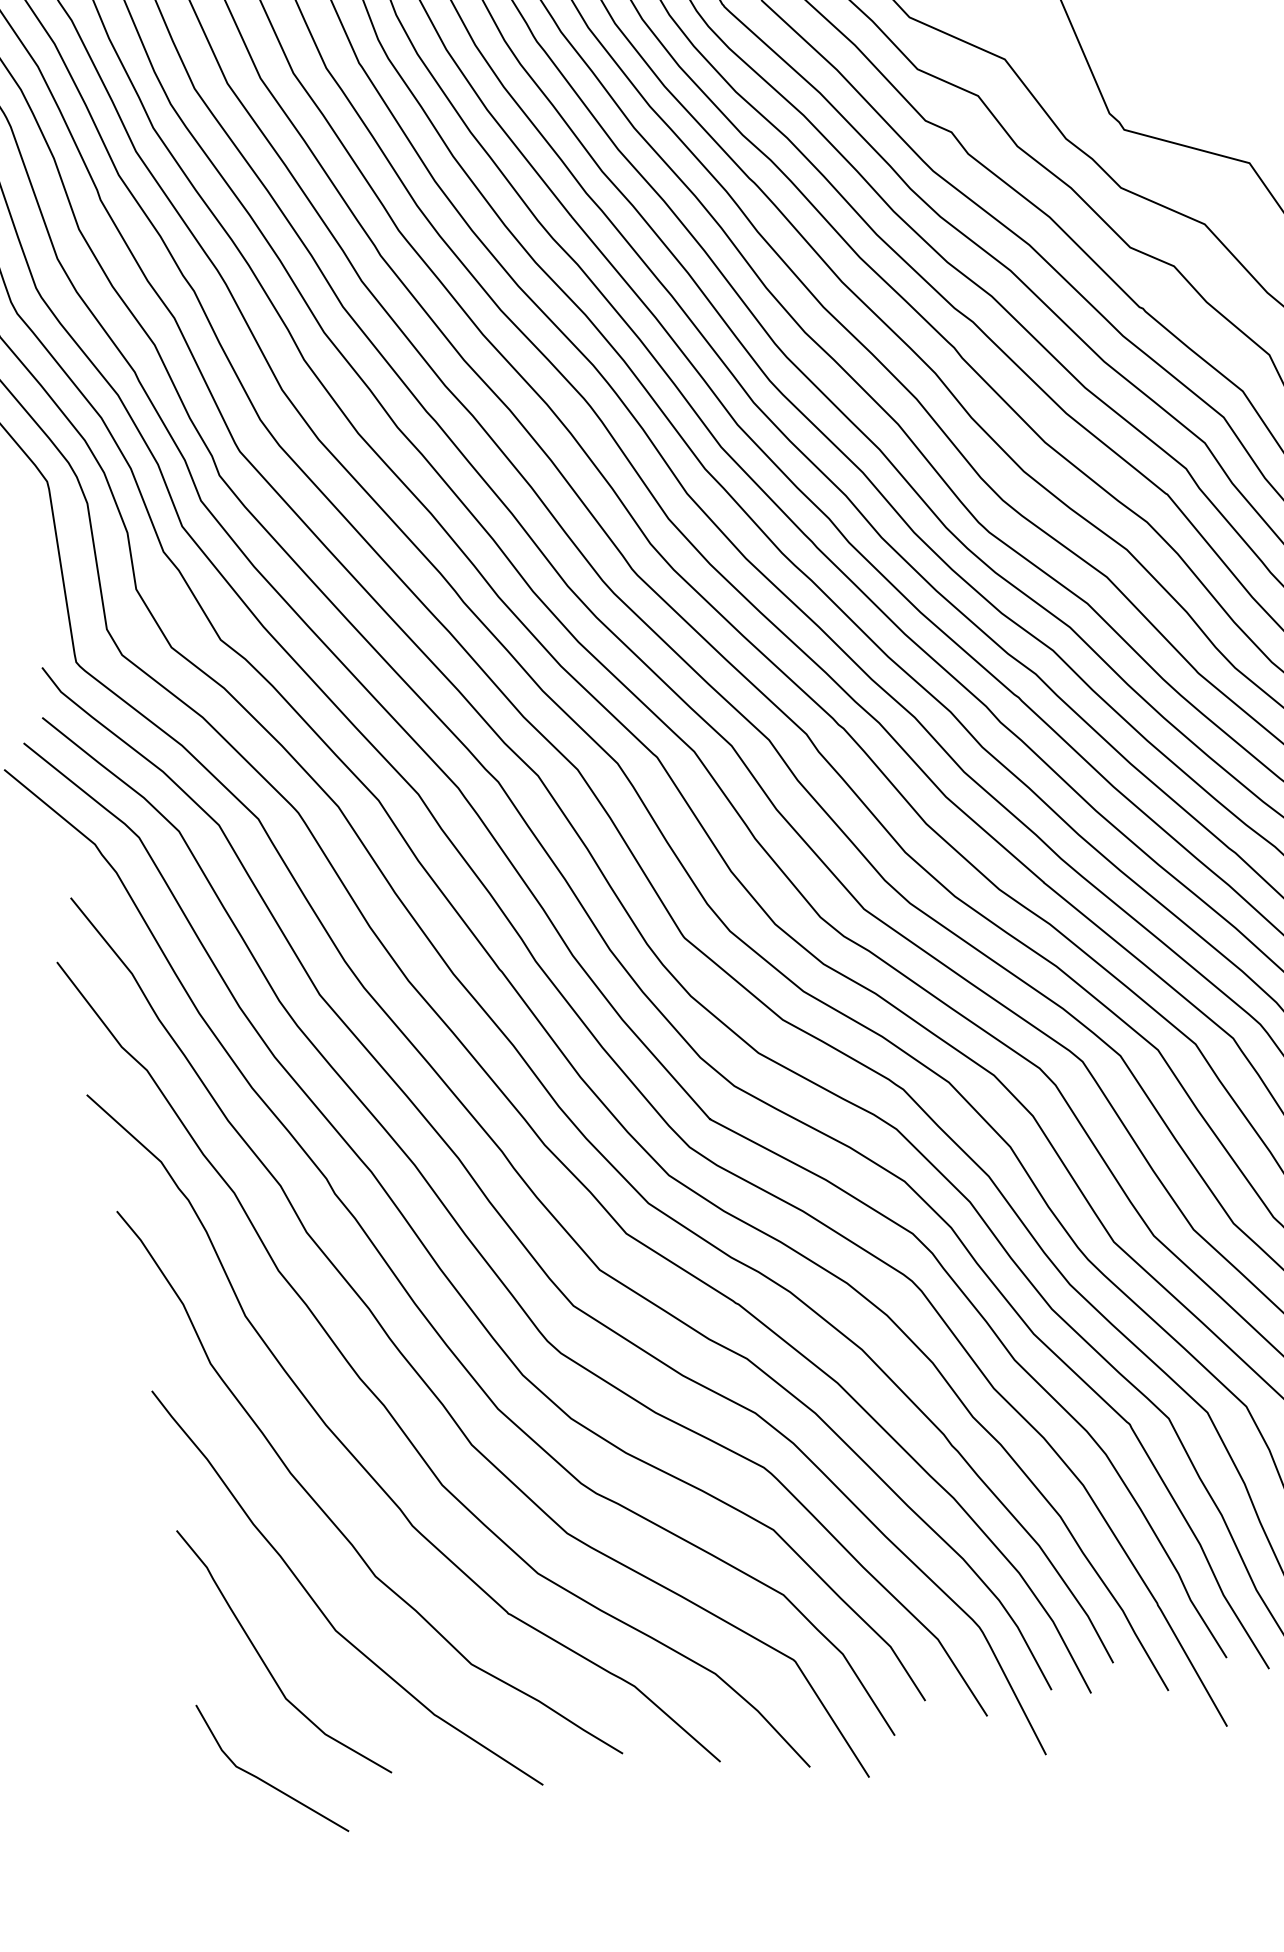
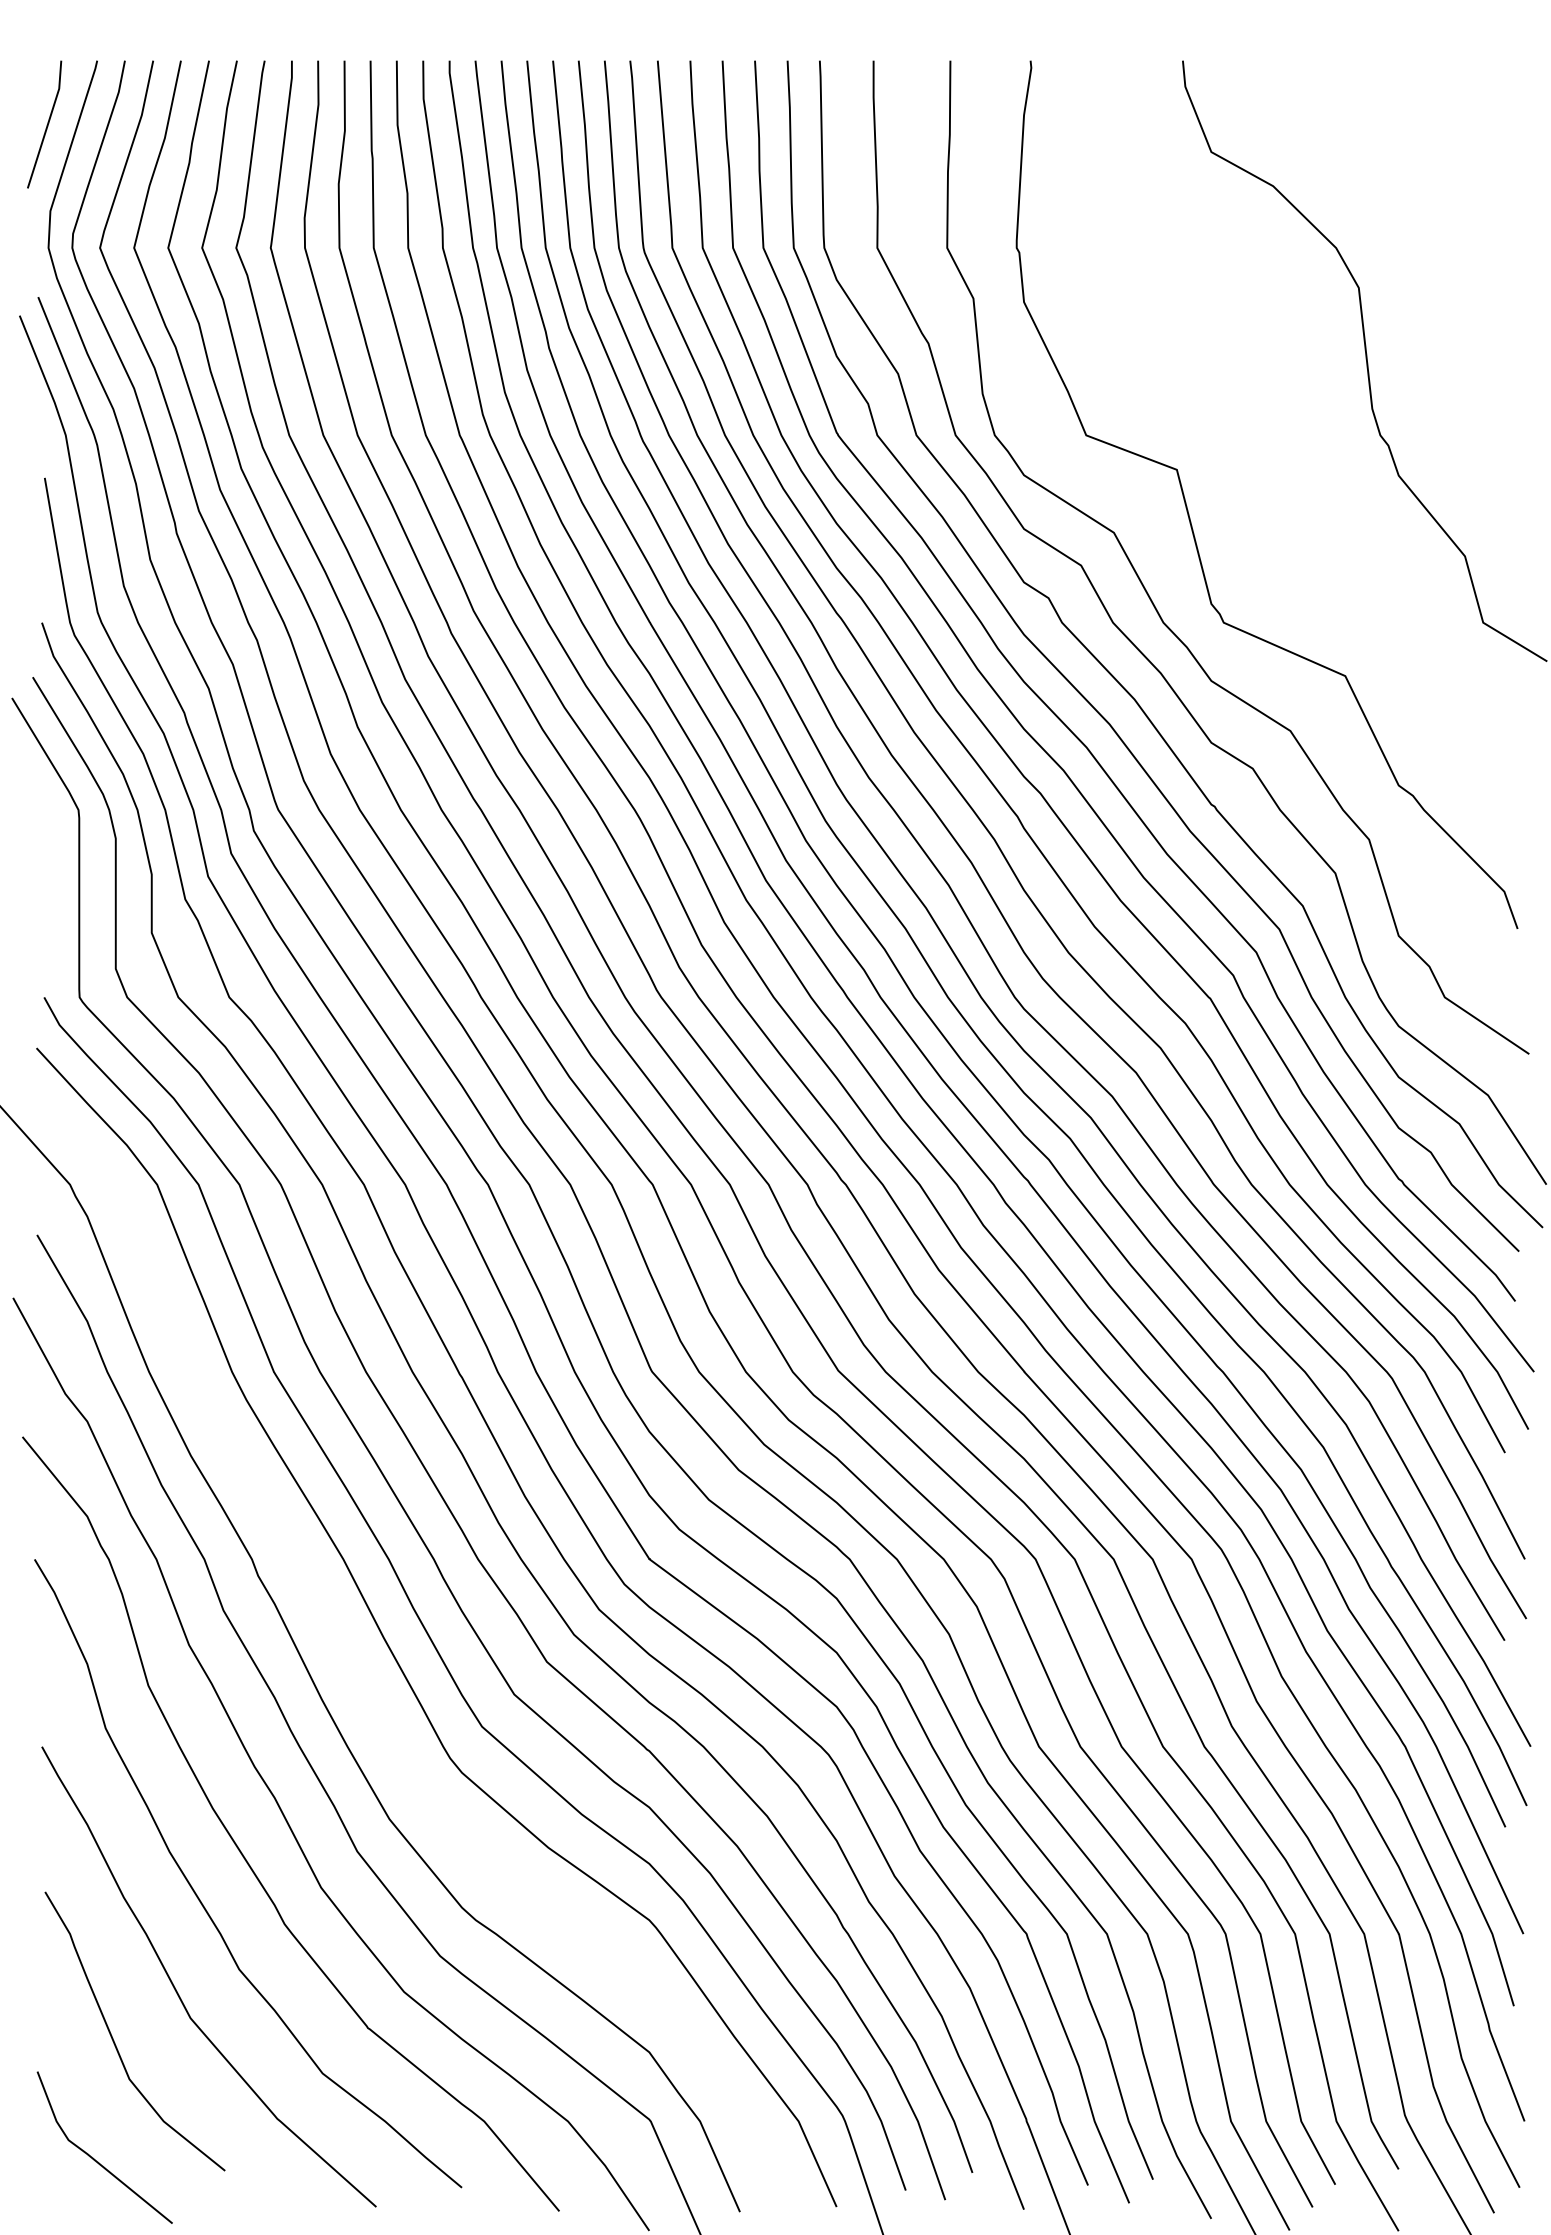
curve: (430, 1252) -> (345, 1650), removed

